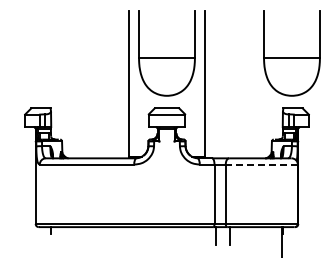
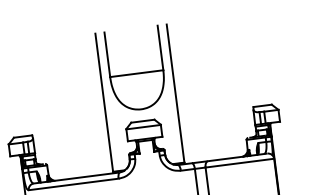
part: (291, 53) -> (254, 53), removed
line: (261, 164) -> (239, 163), dashed -> solid

